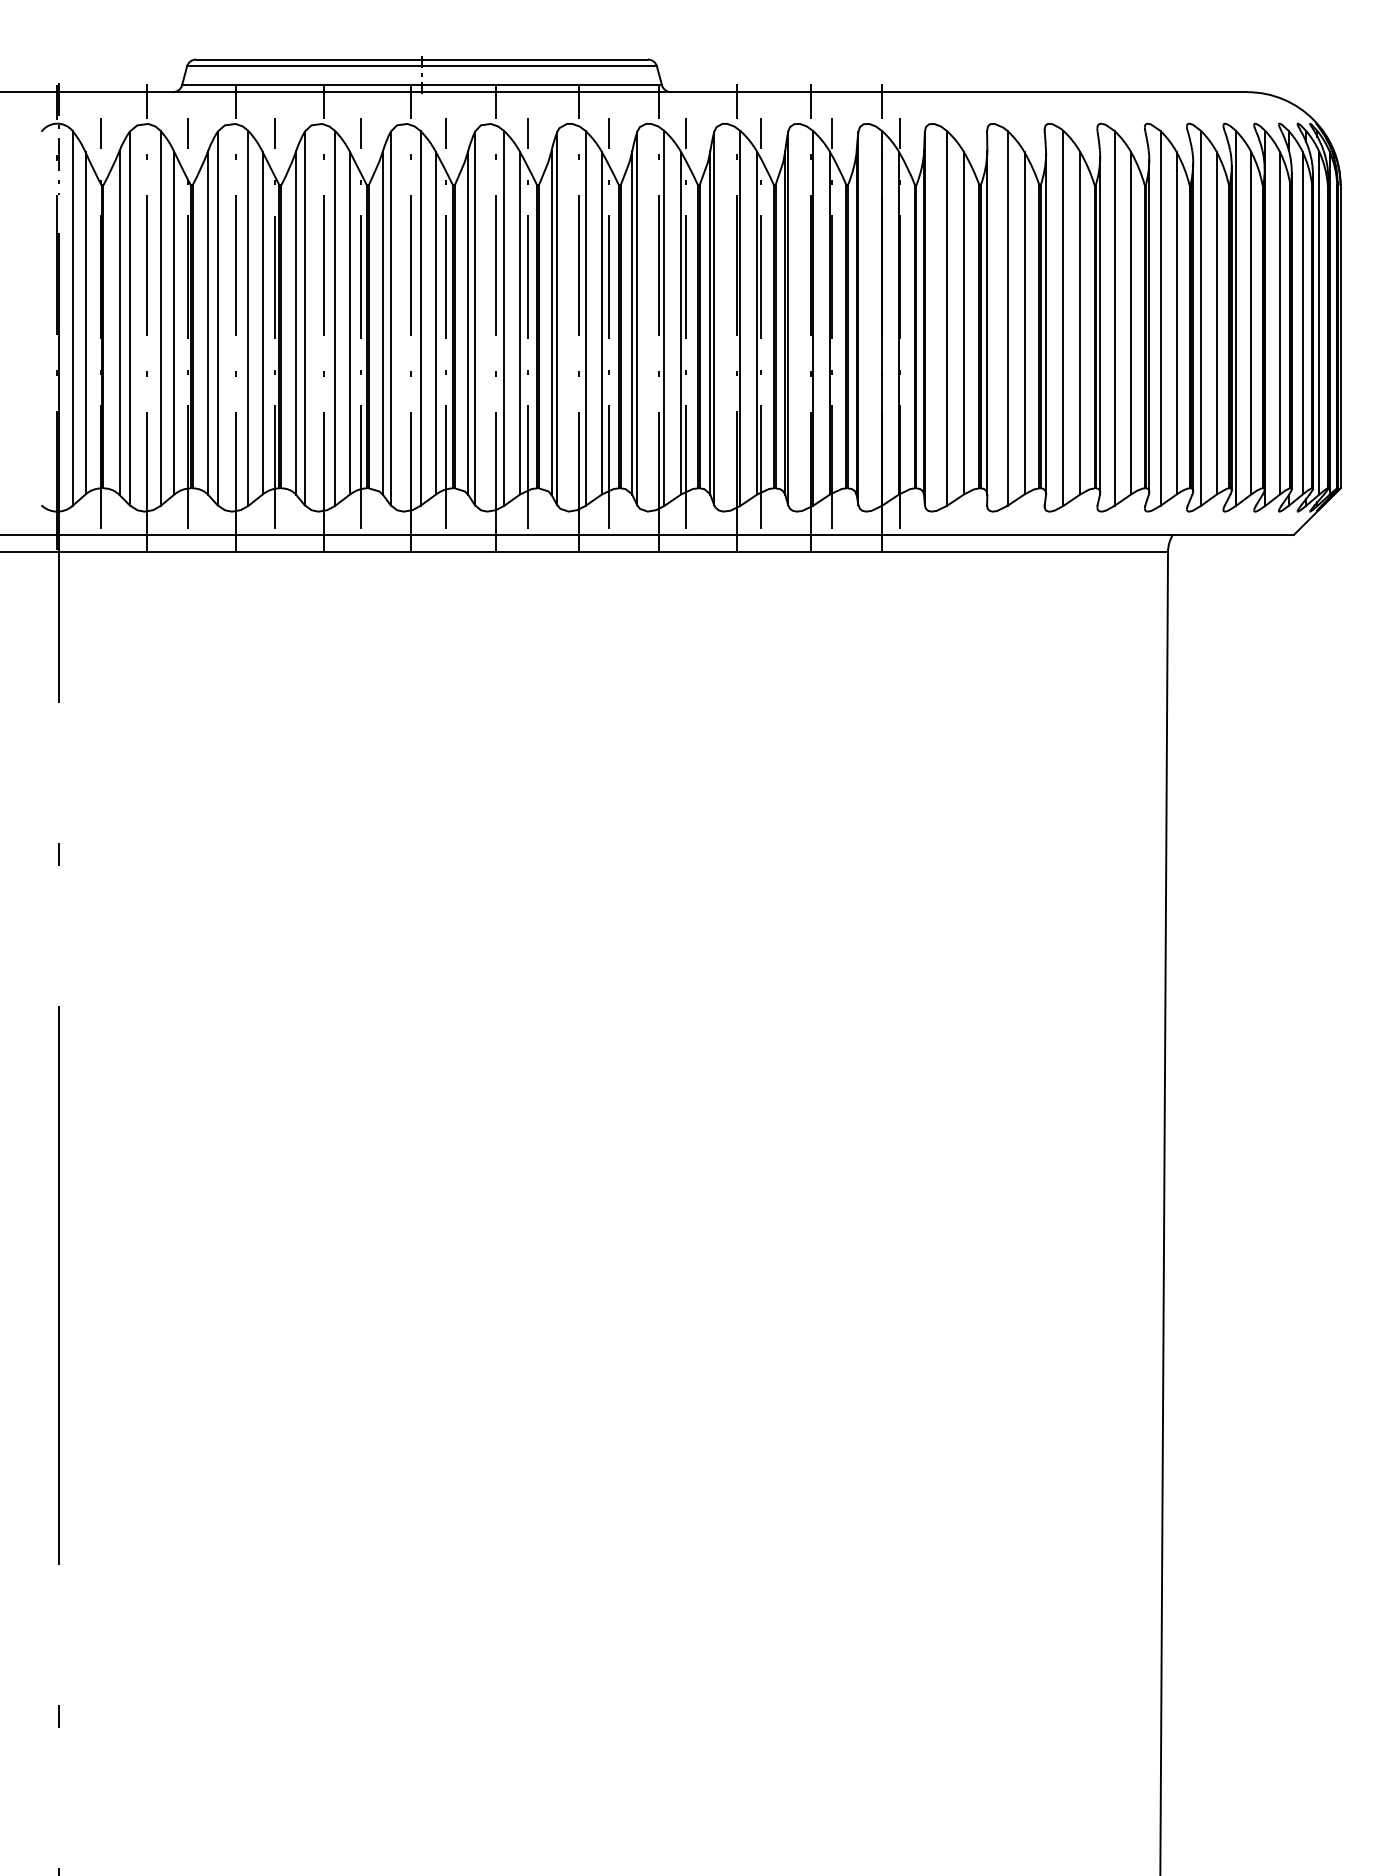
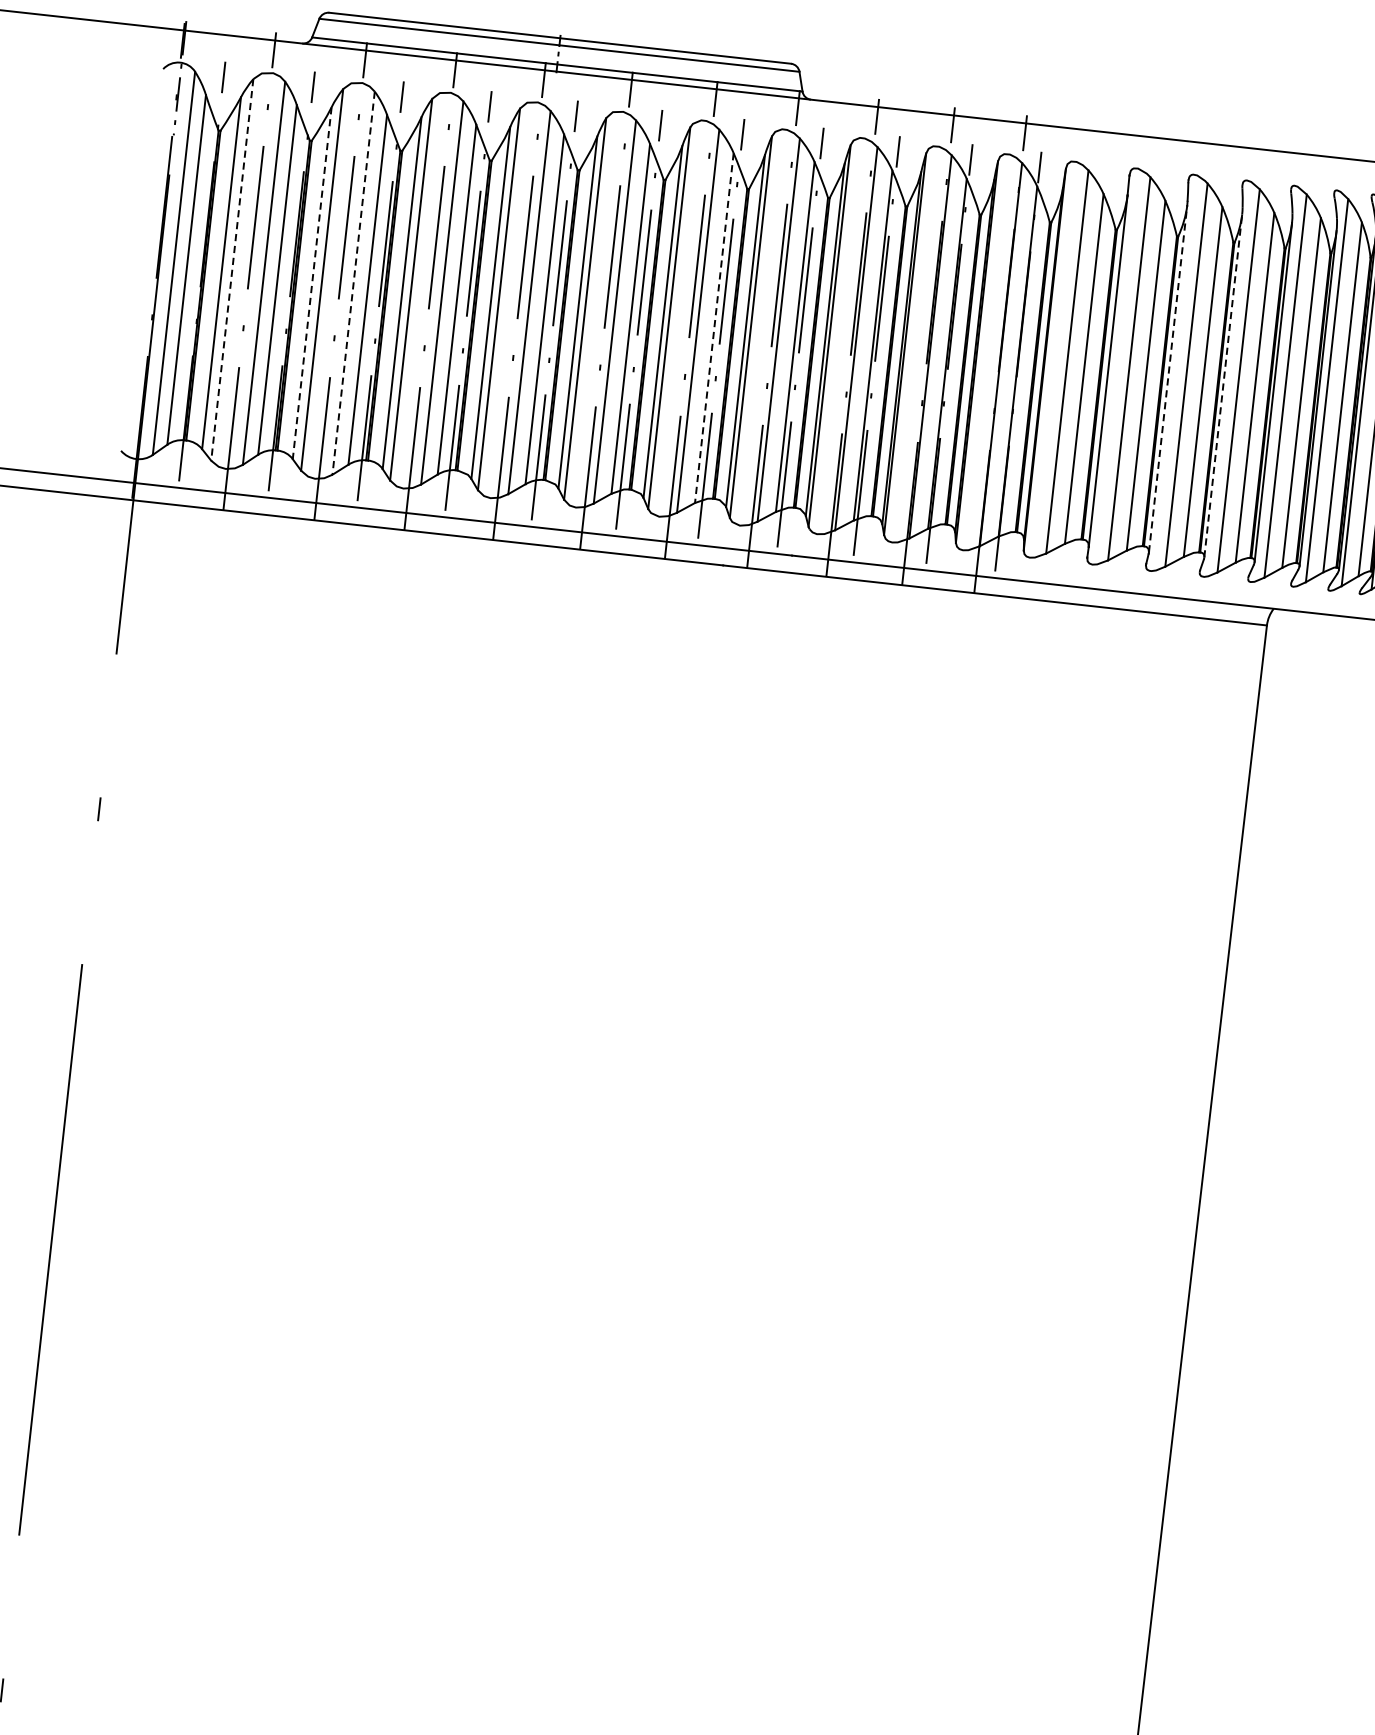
line: (129, 318) -> (232, 269), solid -> dashed
line: (248, 318) -> (353, 283), solid -> dashed
line: (208, 323) -> (312, 283), solid -> dashed
line: (601, 323) -> (713, 328), solid -> dashed
line: (1046, 323) -> (1168, 378), solid -> dashed
line: (1100, 324) -> (1223, 385), solid -> dashed

